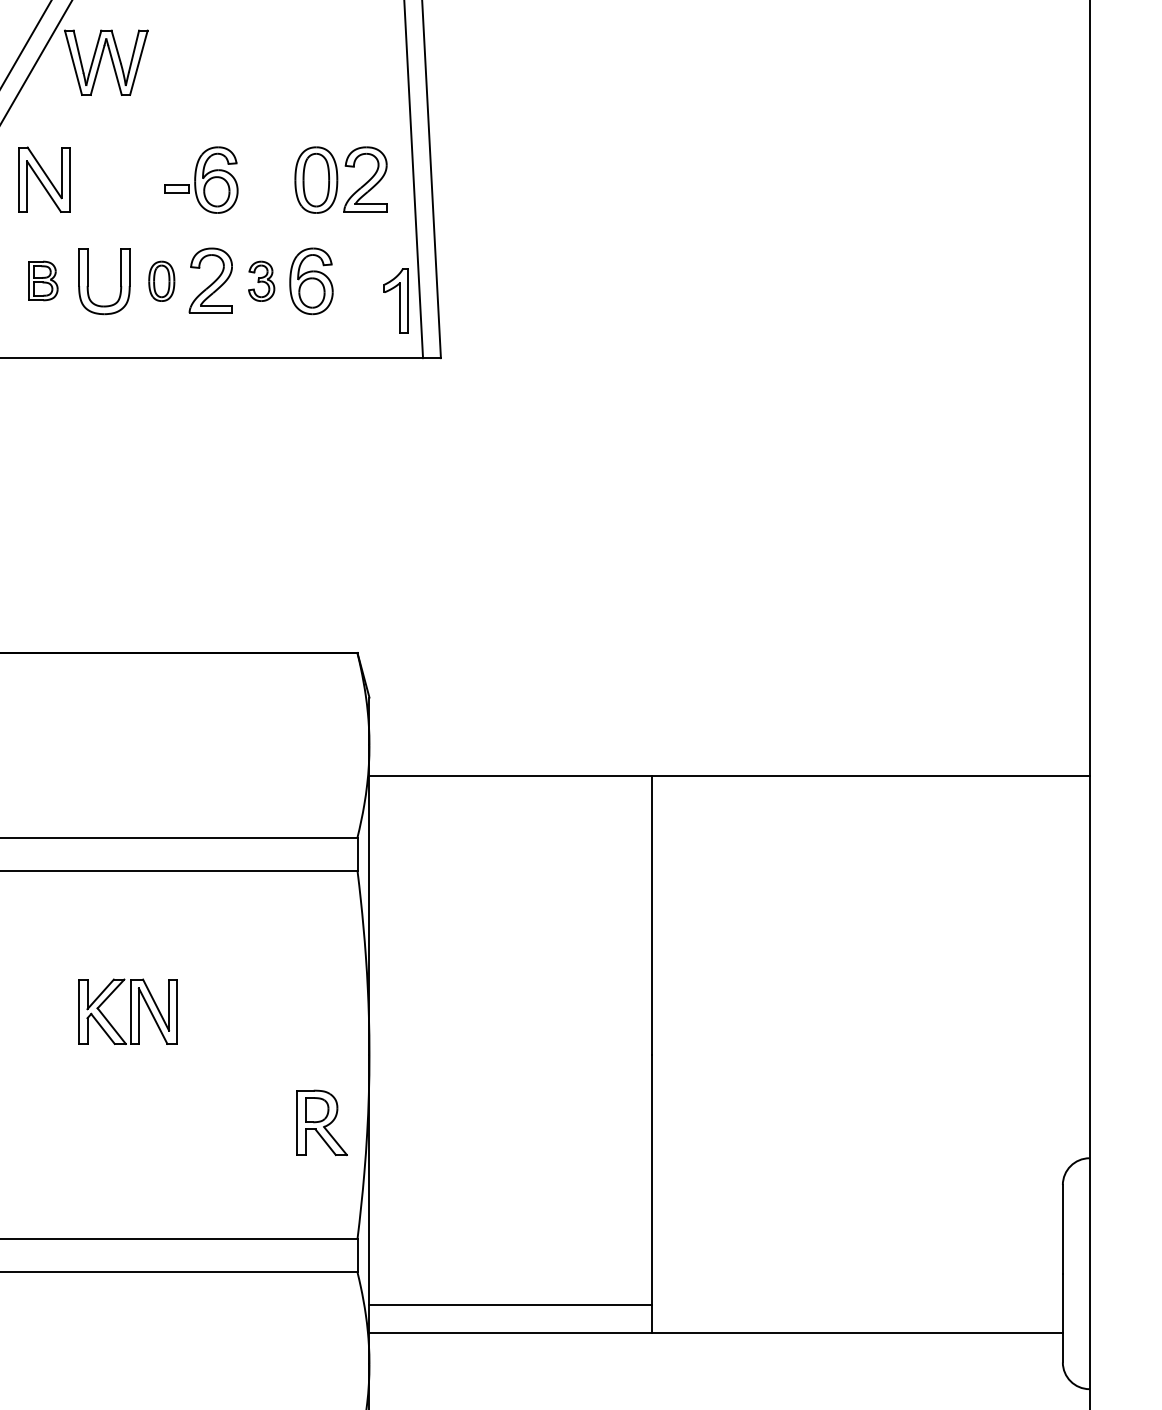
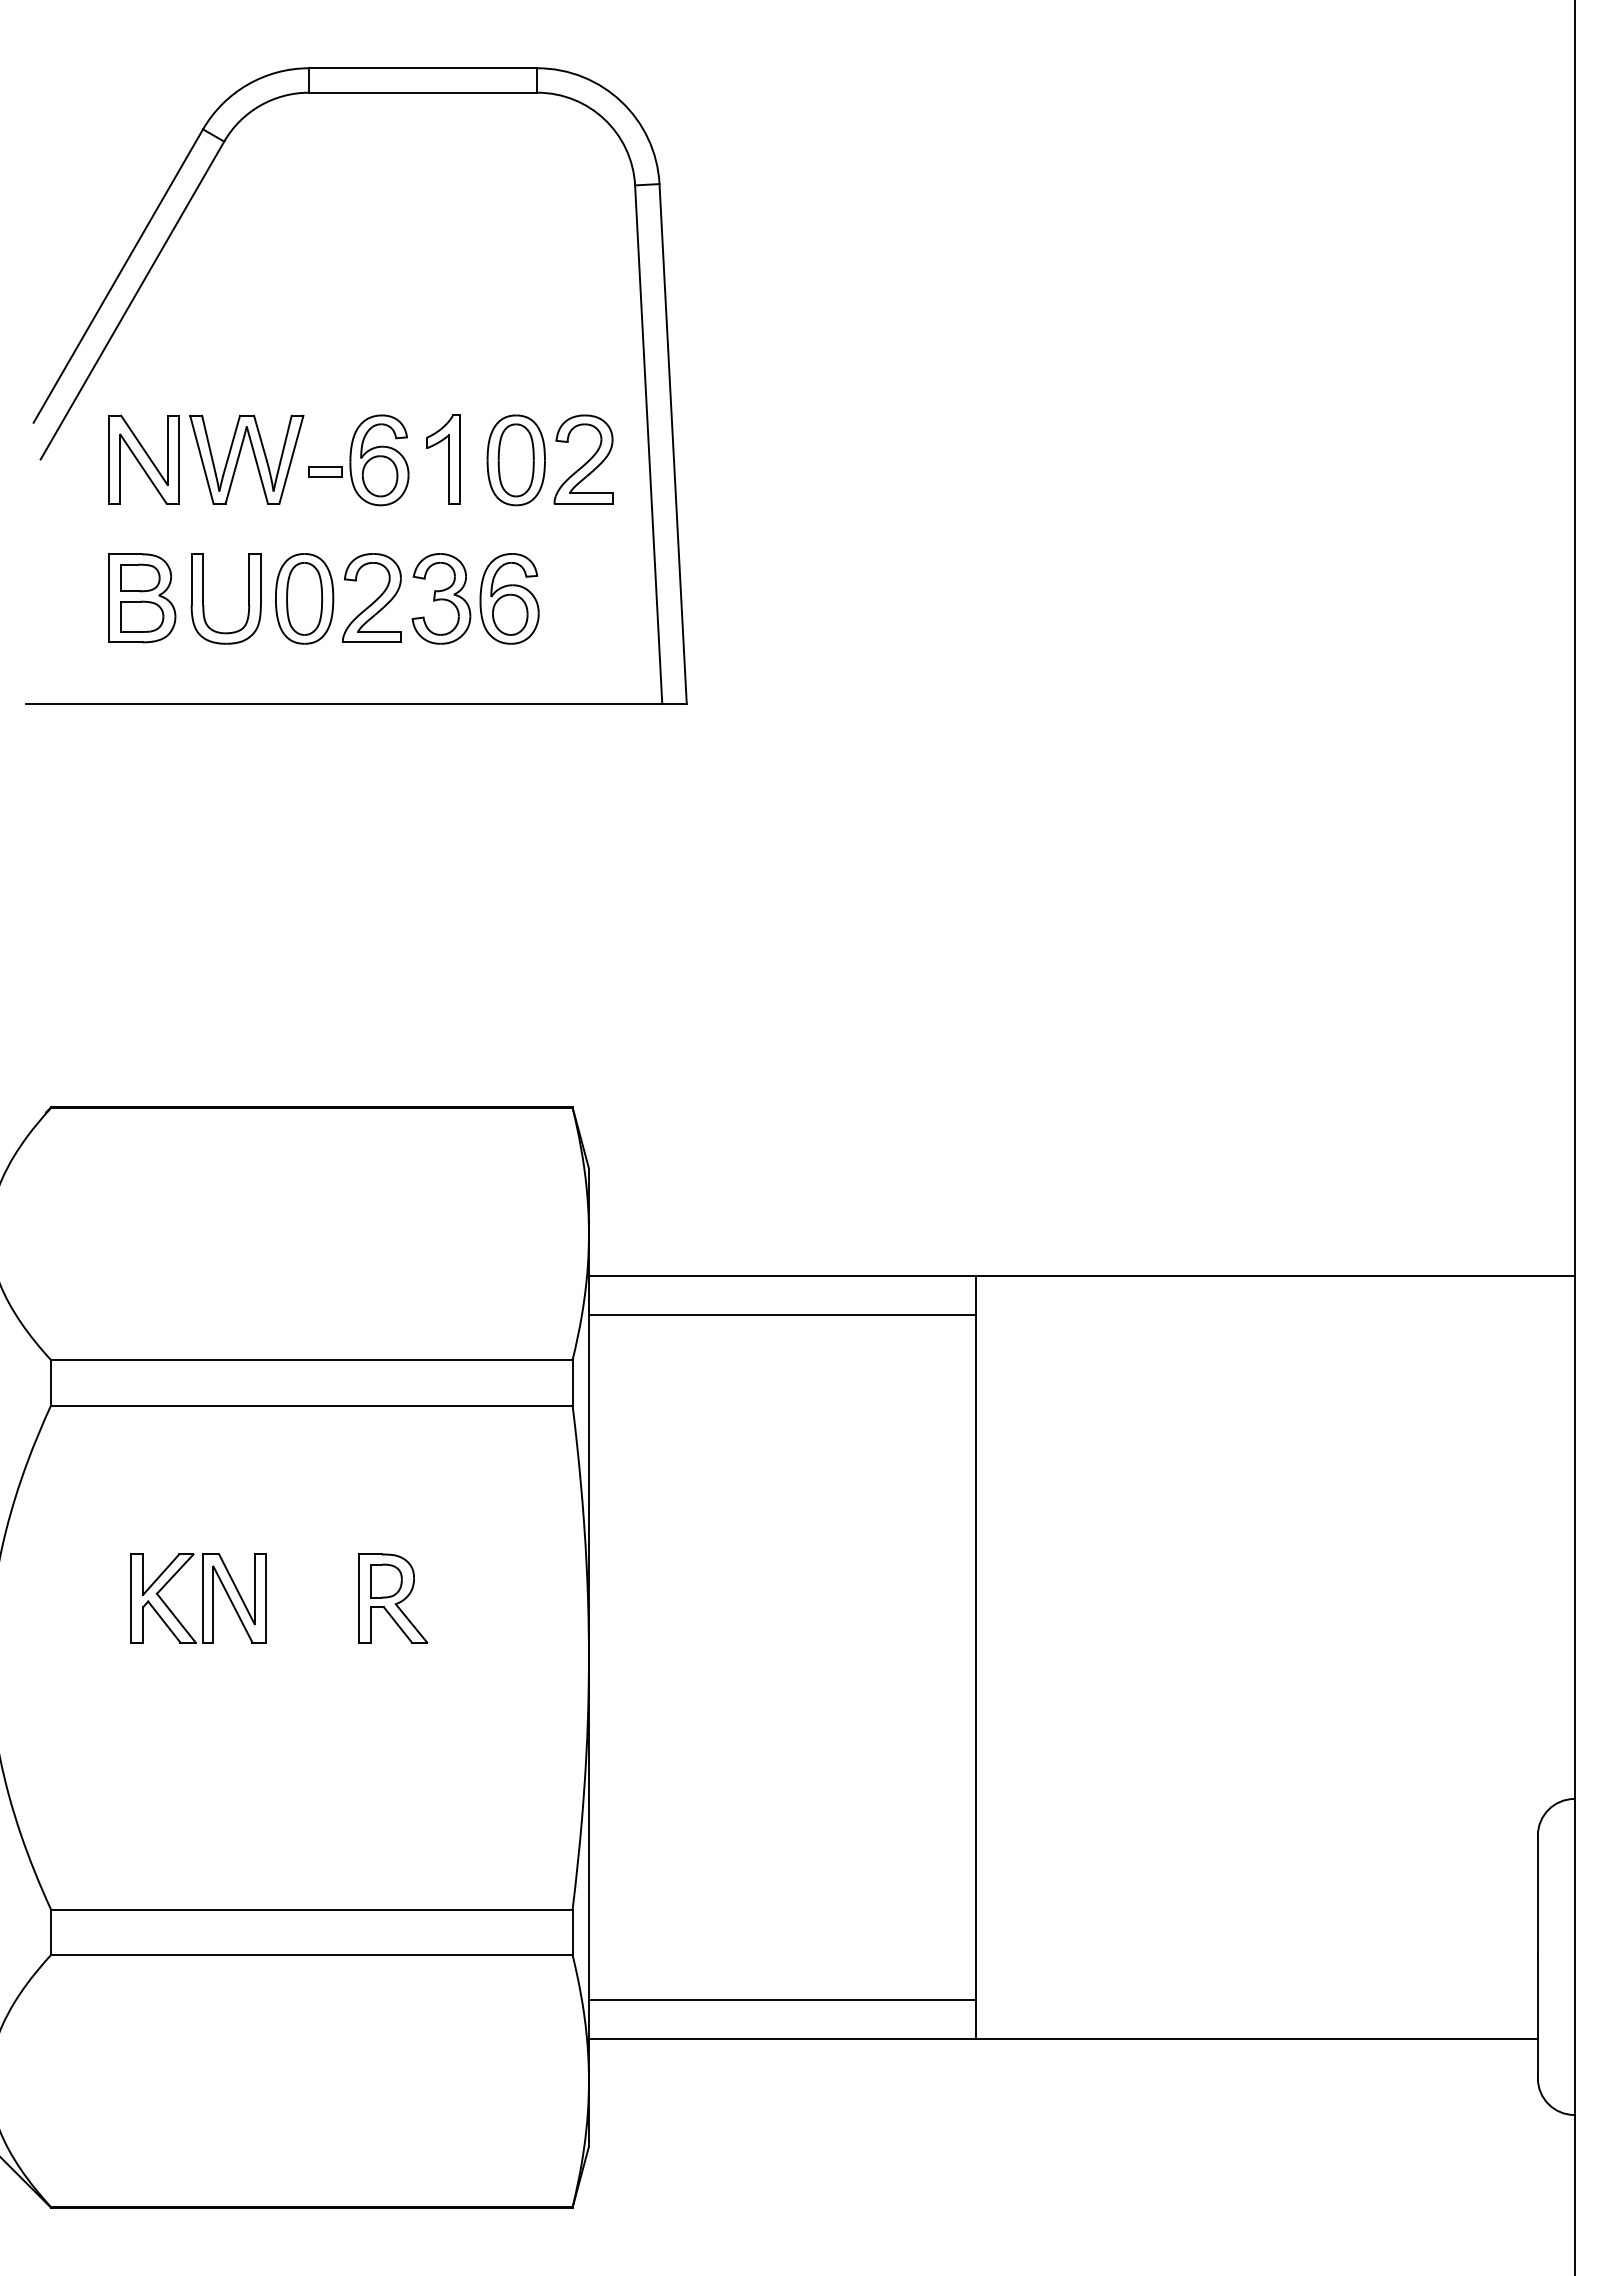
part: (100, 61) -> (239, 458), moved
part: (43, 281) -> (142, 598), size x1.67
part: (161, 281) -> (304, 598), size x1.67
part: (261, 281) -> (441, 598), size x1.67
part: (396, 300) -> (443, 459), moved
line: (510, 804) -> (781, 1315), added
part: (127, 1011) -> (198, 1598), moved
part: (322, 1122) -> (393, 1598), moved

